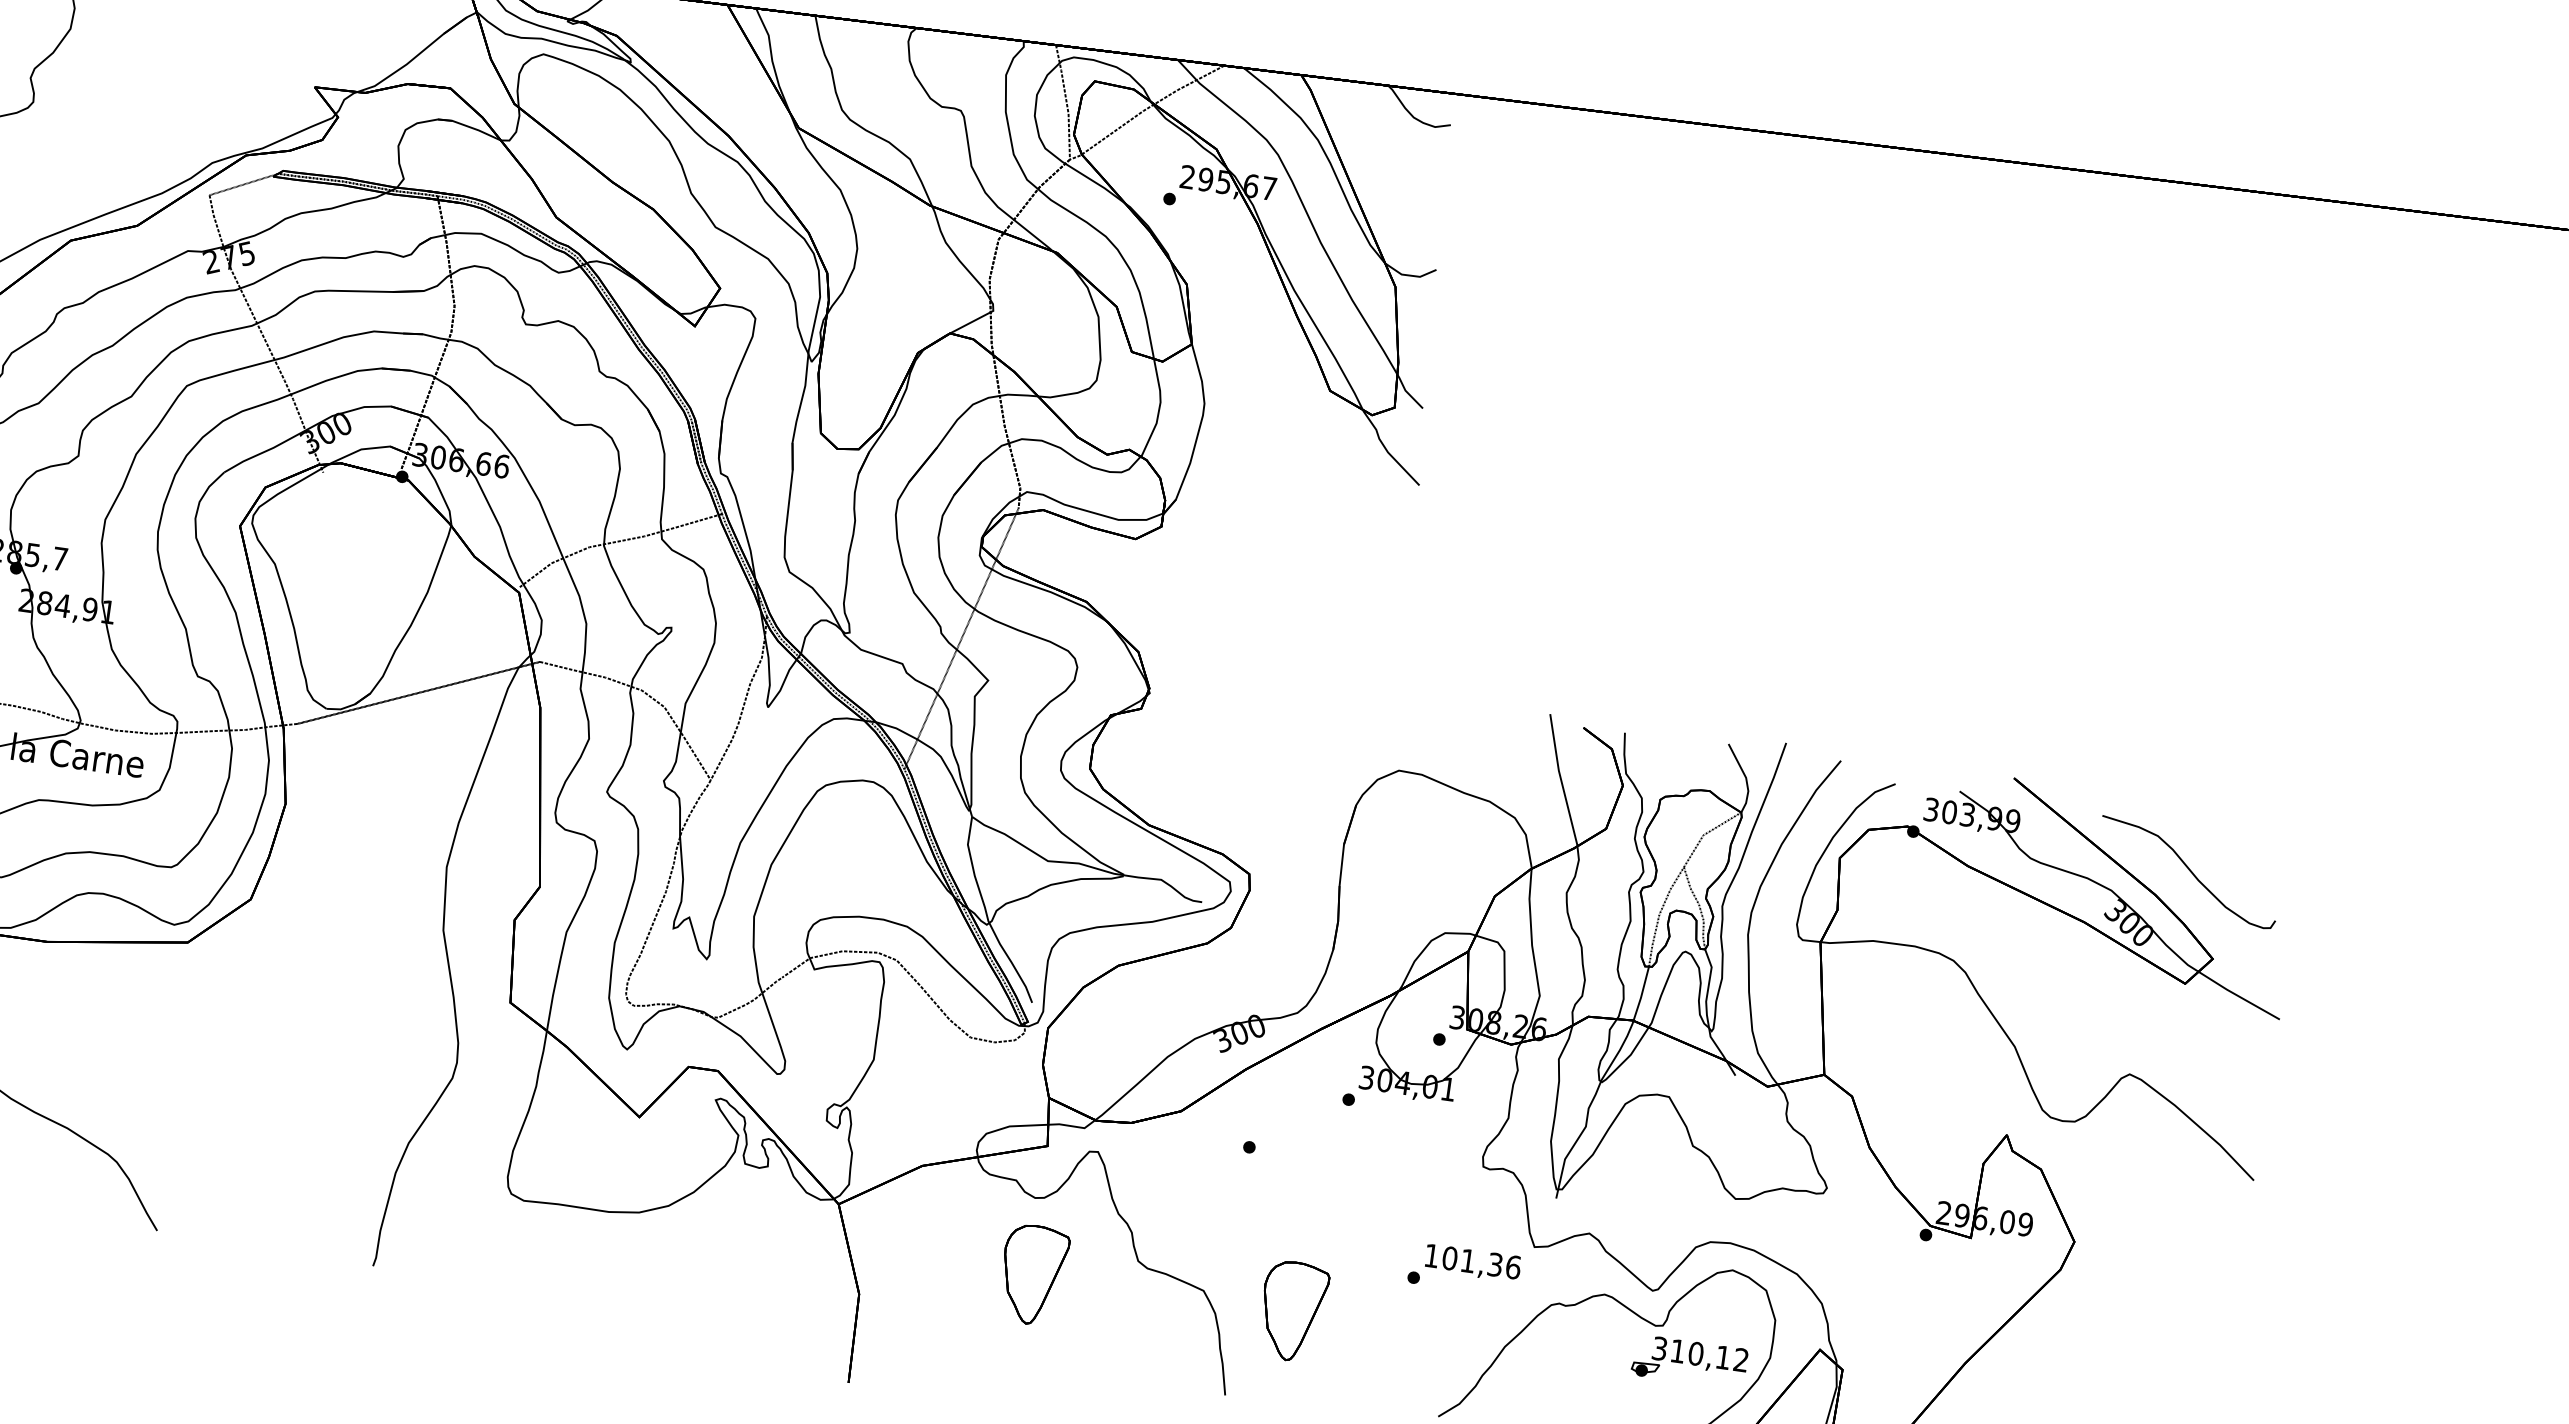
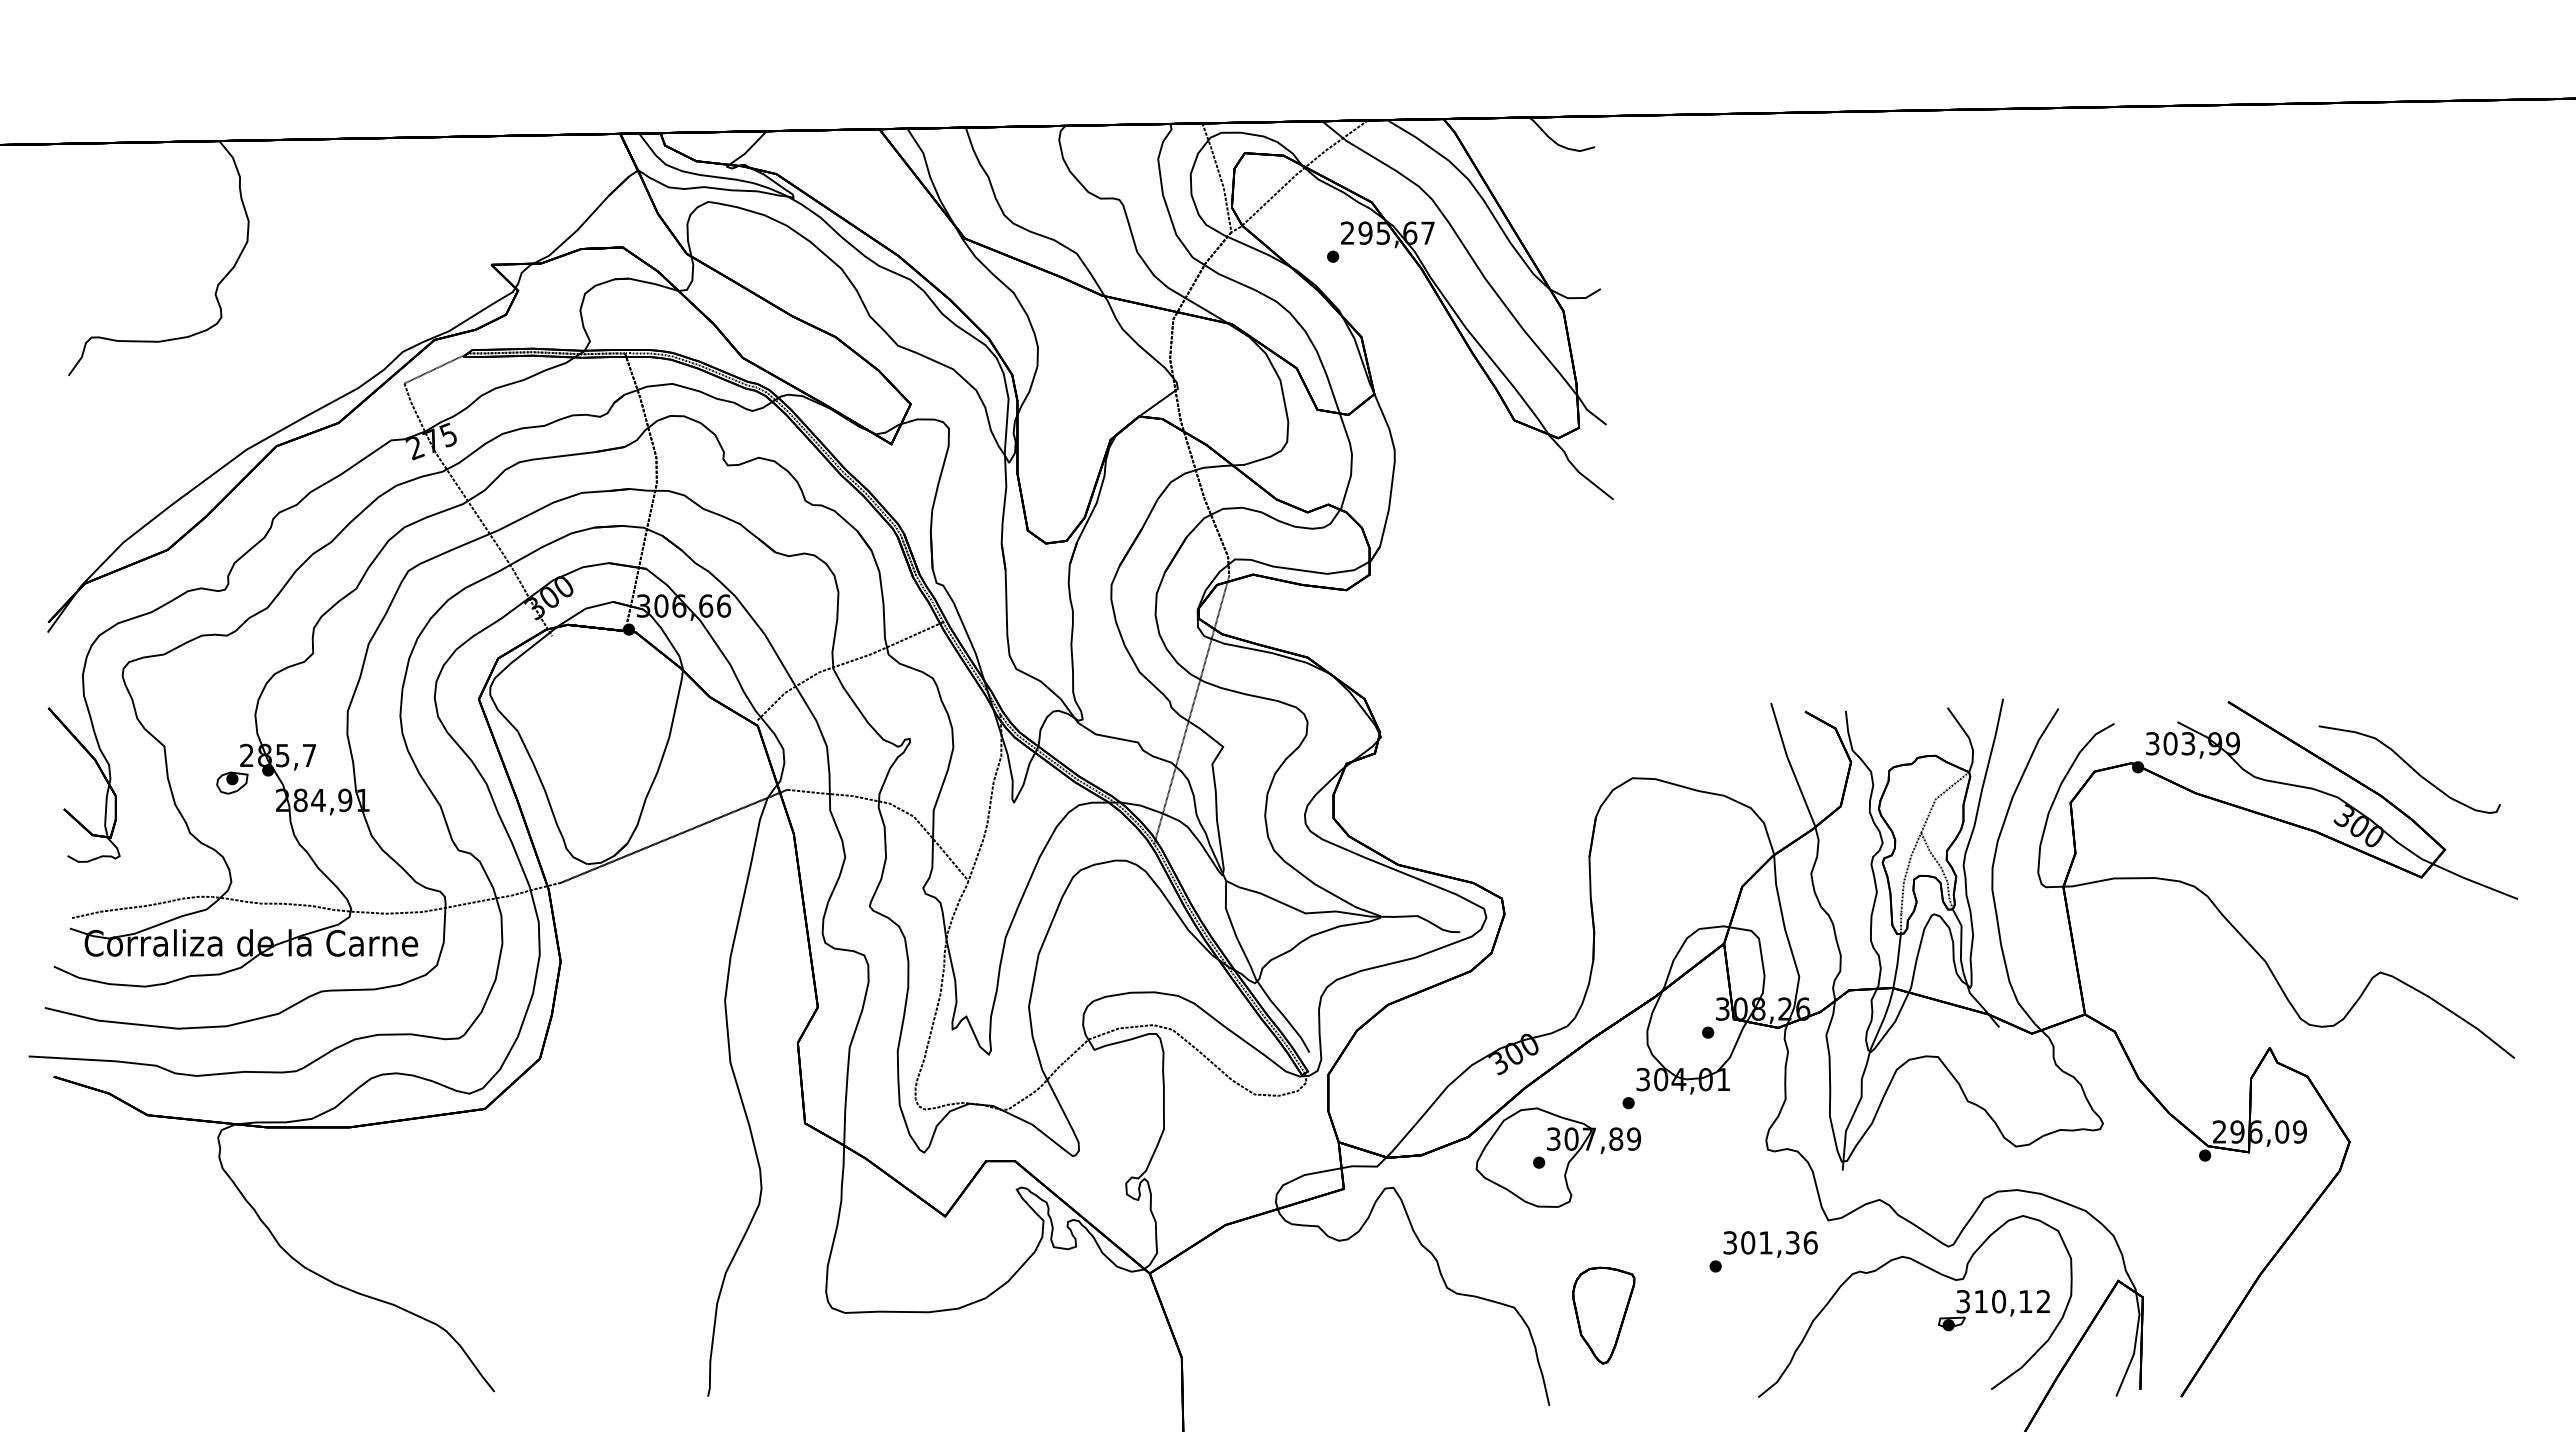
part: (1268, 1144) -> (1557, 1157), added
text: (1431, 1255) -> (1729, 1242), 101,36 -> 301,36
part: (1033, 1274) -> (1347, 1315), removed

